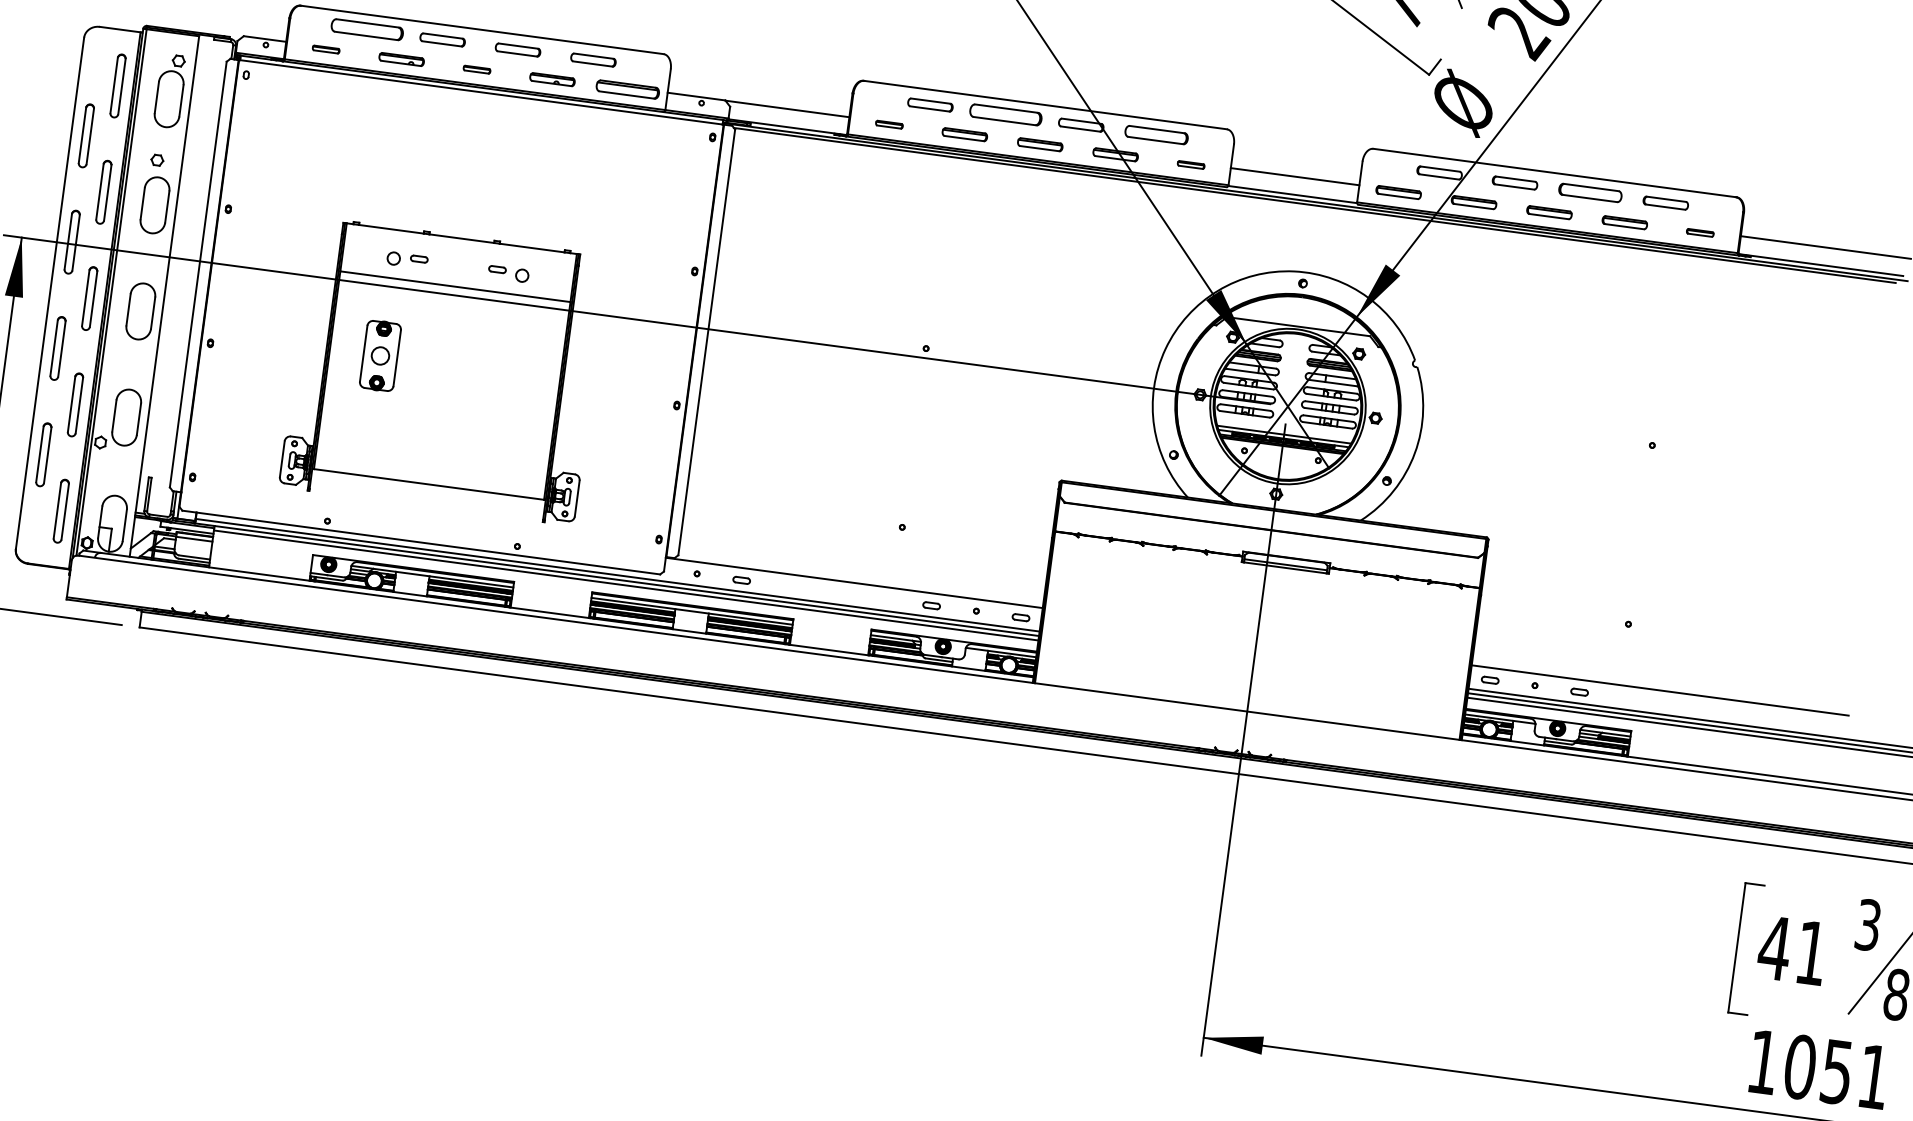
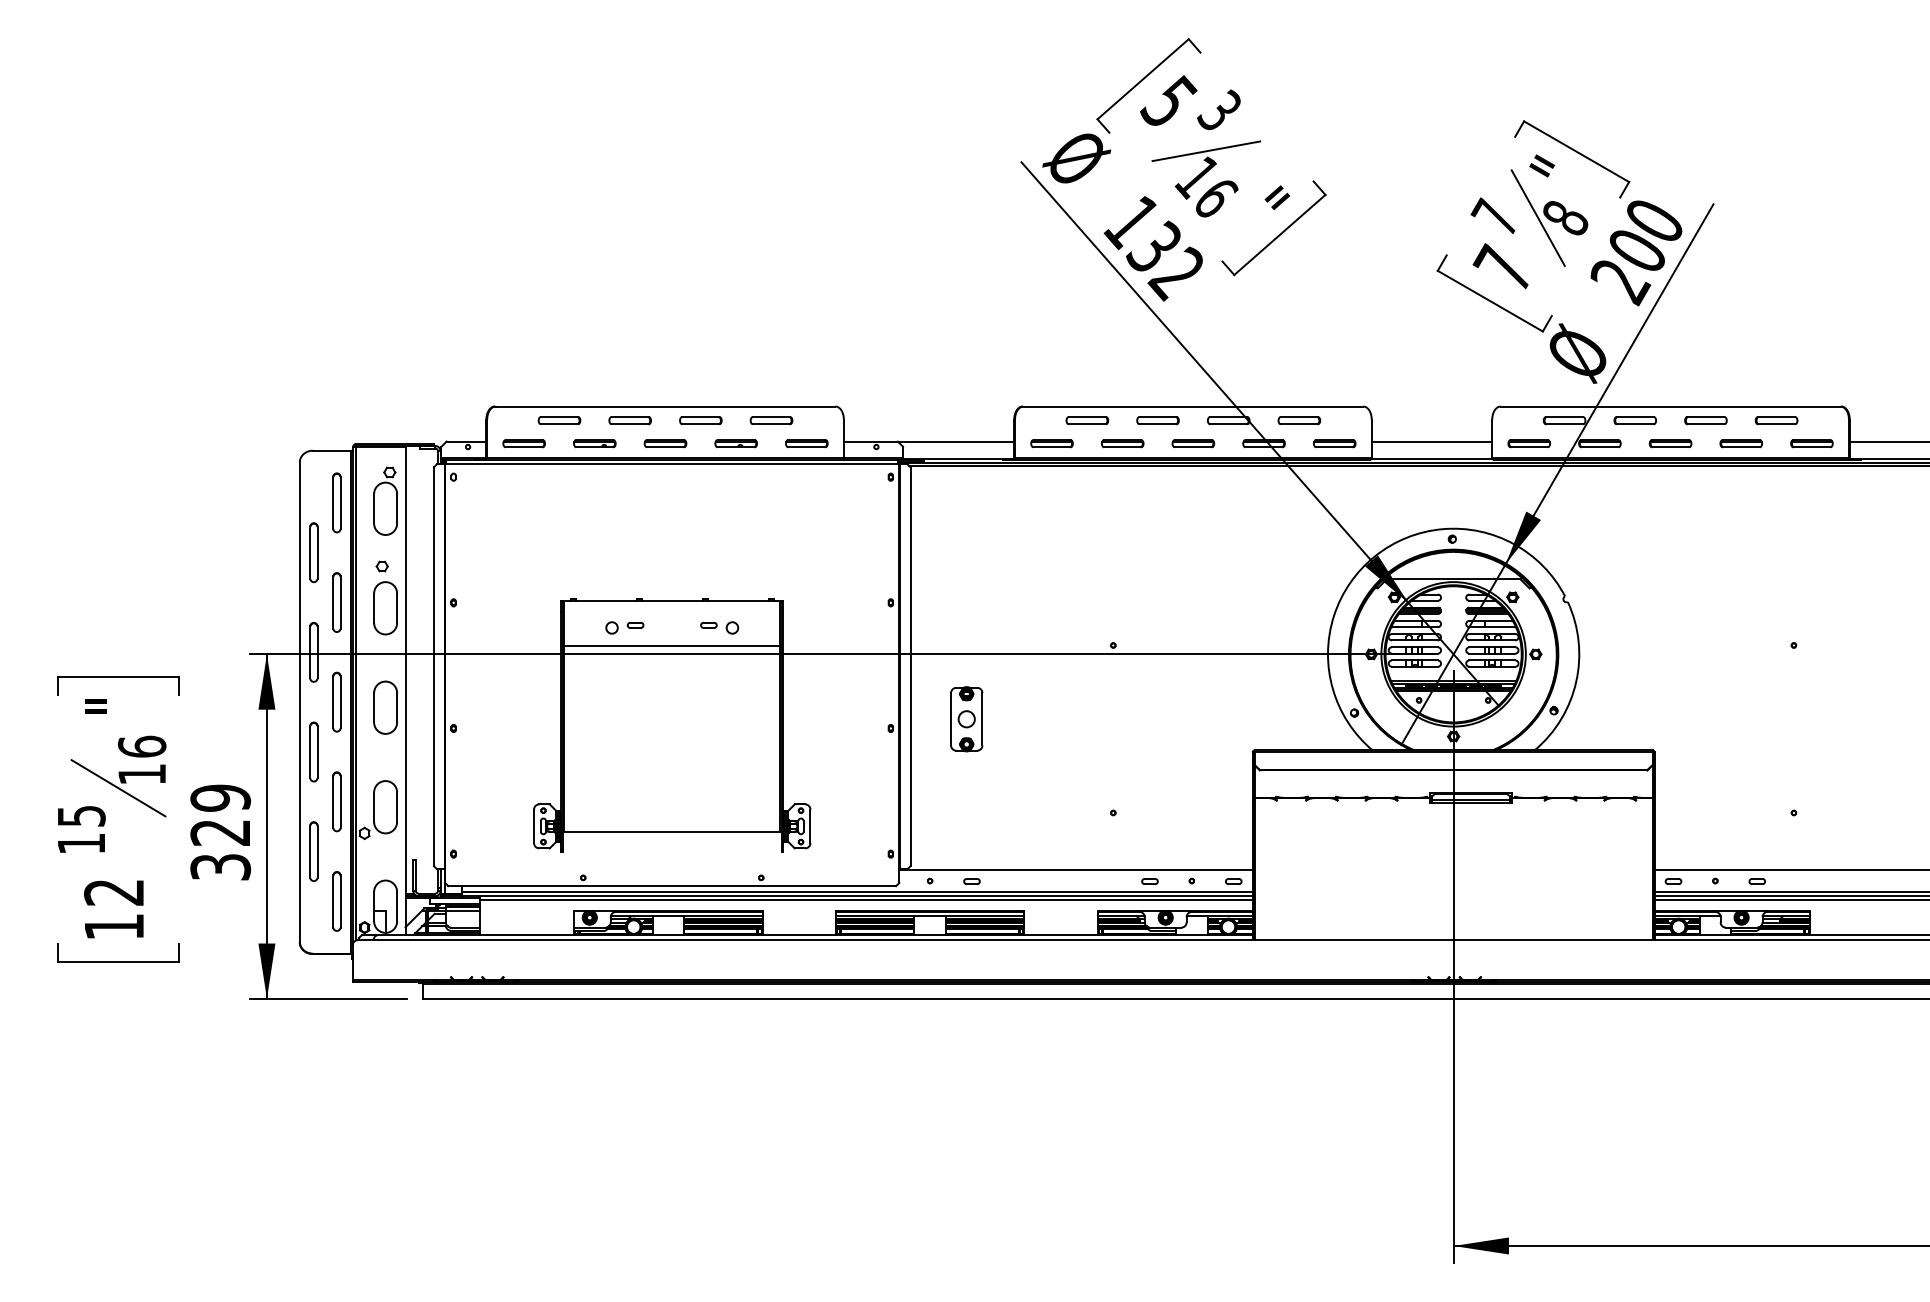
part: (367, 29) -> (559, 420), size x0.62
part: (325, 49) -> (523, 443), size x1.67
part: (477, 69) -> (665, 443), size x1.67
part: (627, 89) -> (806, 443), size x0.71
part: (1005, 114) -> (1157, 420), size x0.62
part: (888, 124) -> (1051, 443), size x1.67
part: (1156, 135) -> (1299, 420), size x0.71
part: (1190, 164) -> (1334, 443), size x1.67
part: (1589, 192) -> (1705, 420), size x0.71
part: (1699, 232) -> (1811, 443), size x1.67
part: (380, 356) -> (966, 719), moved

